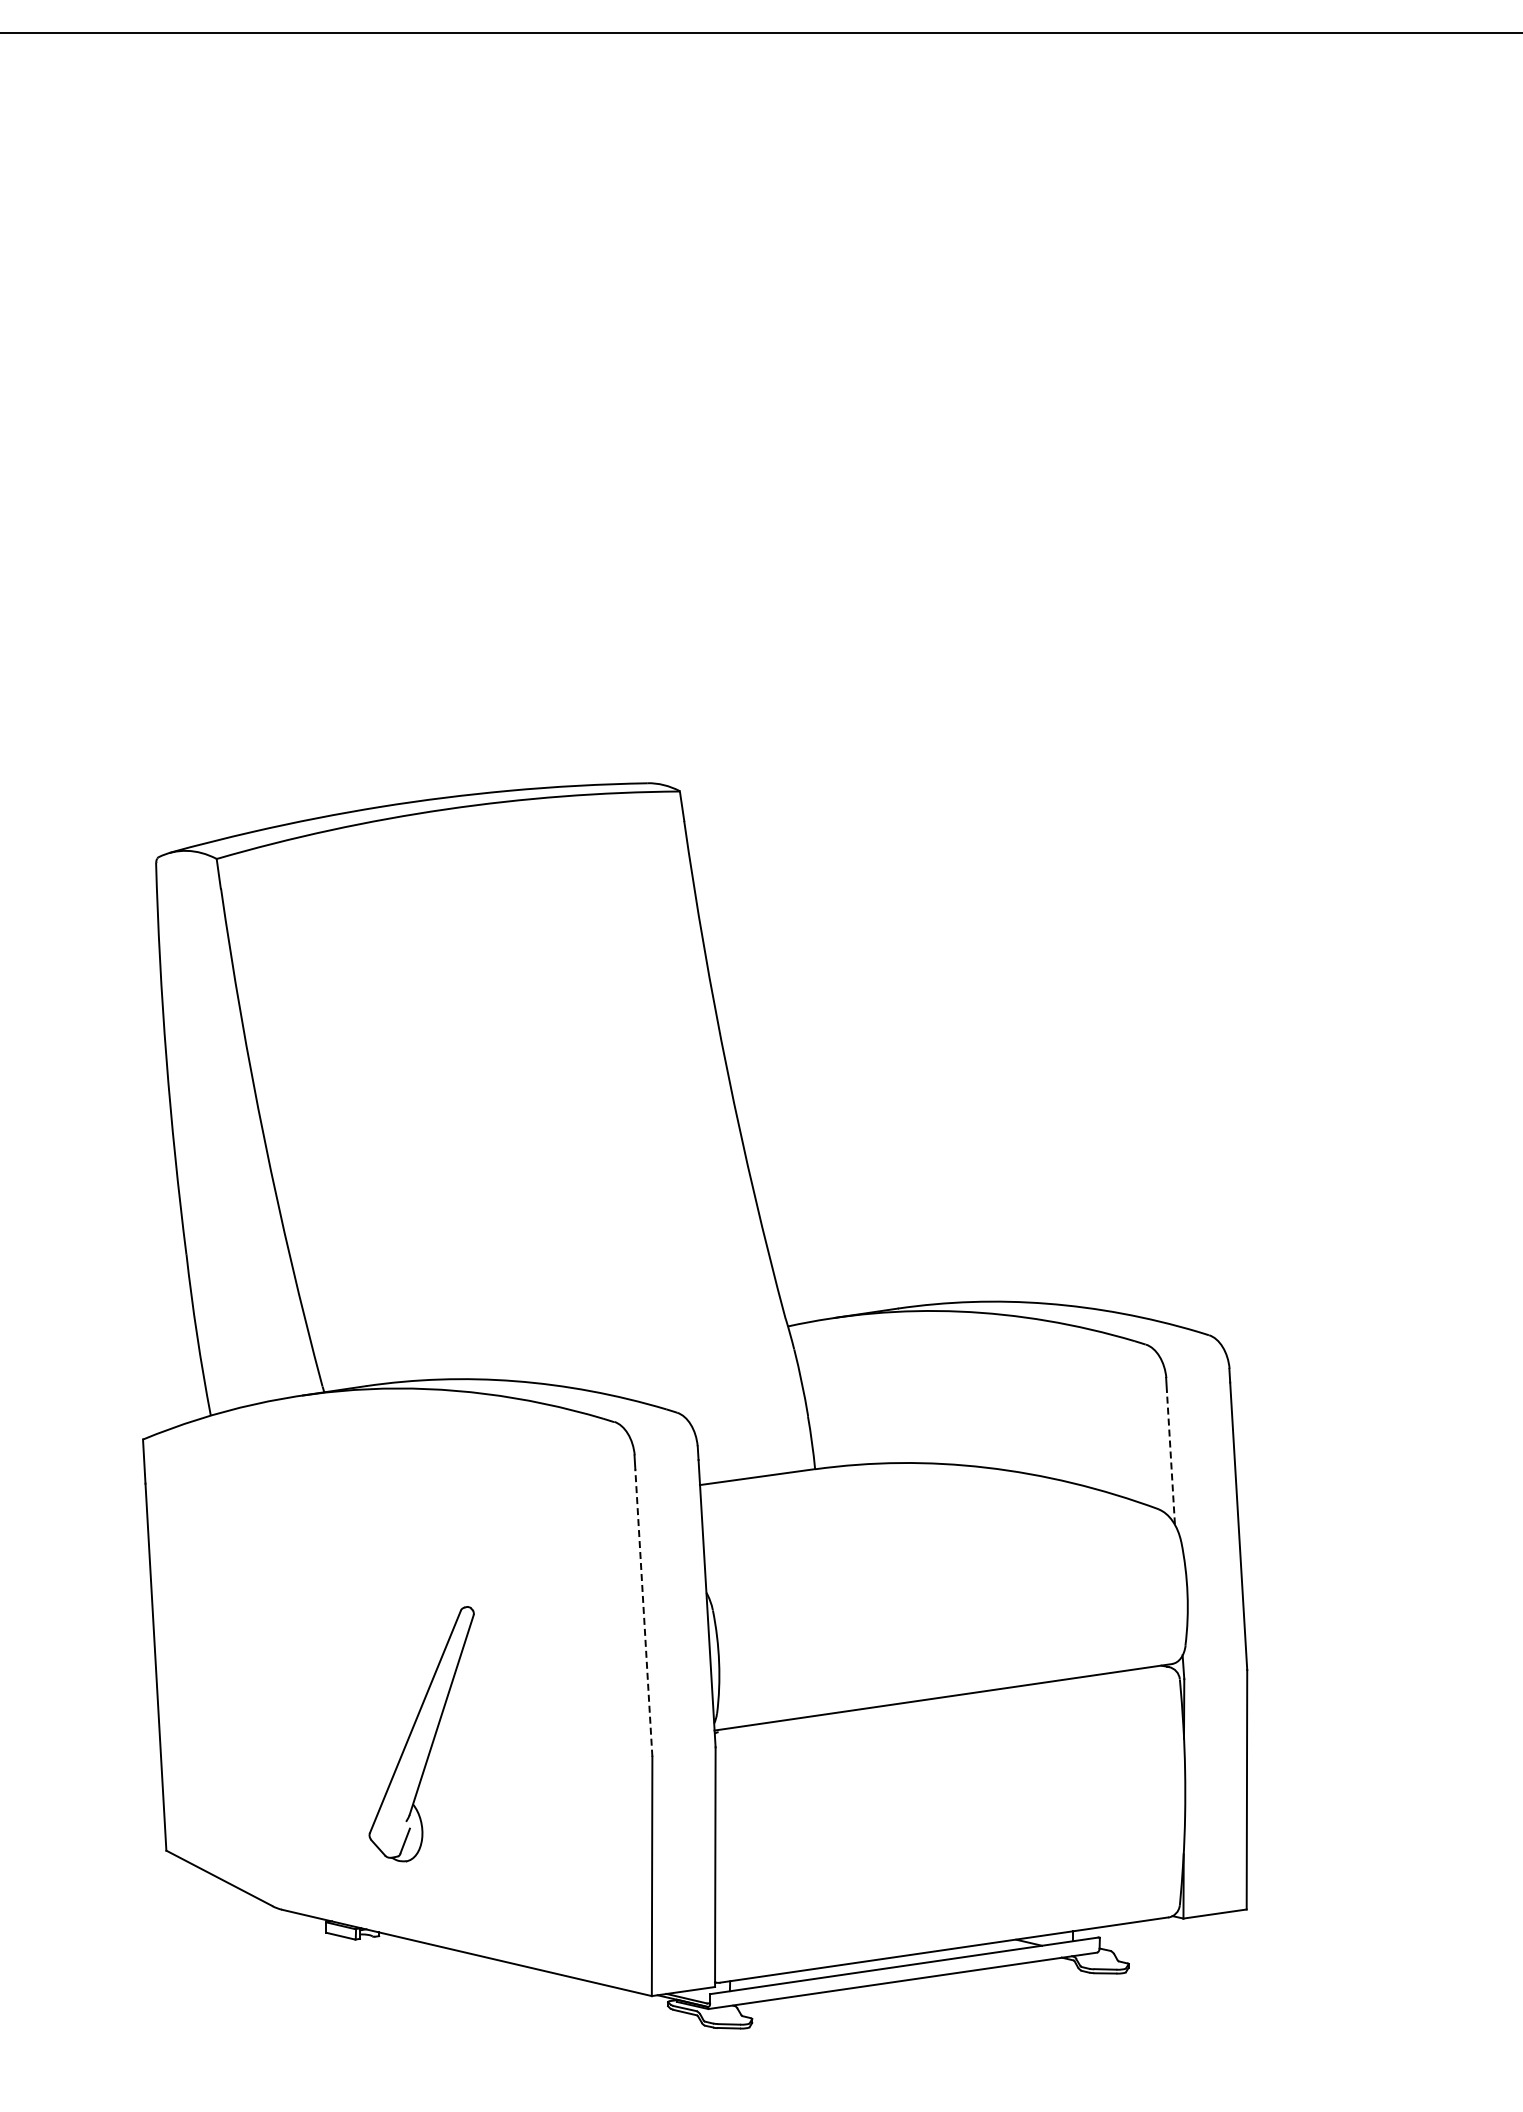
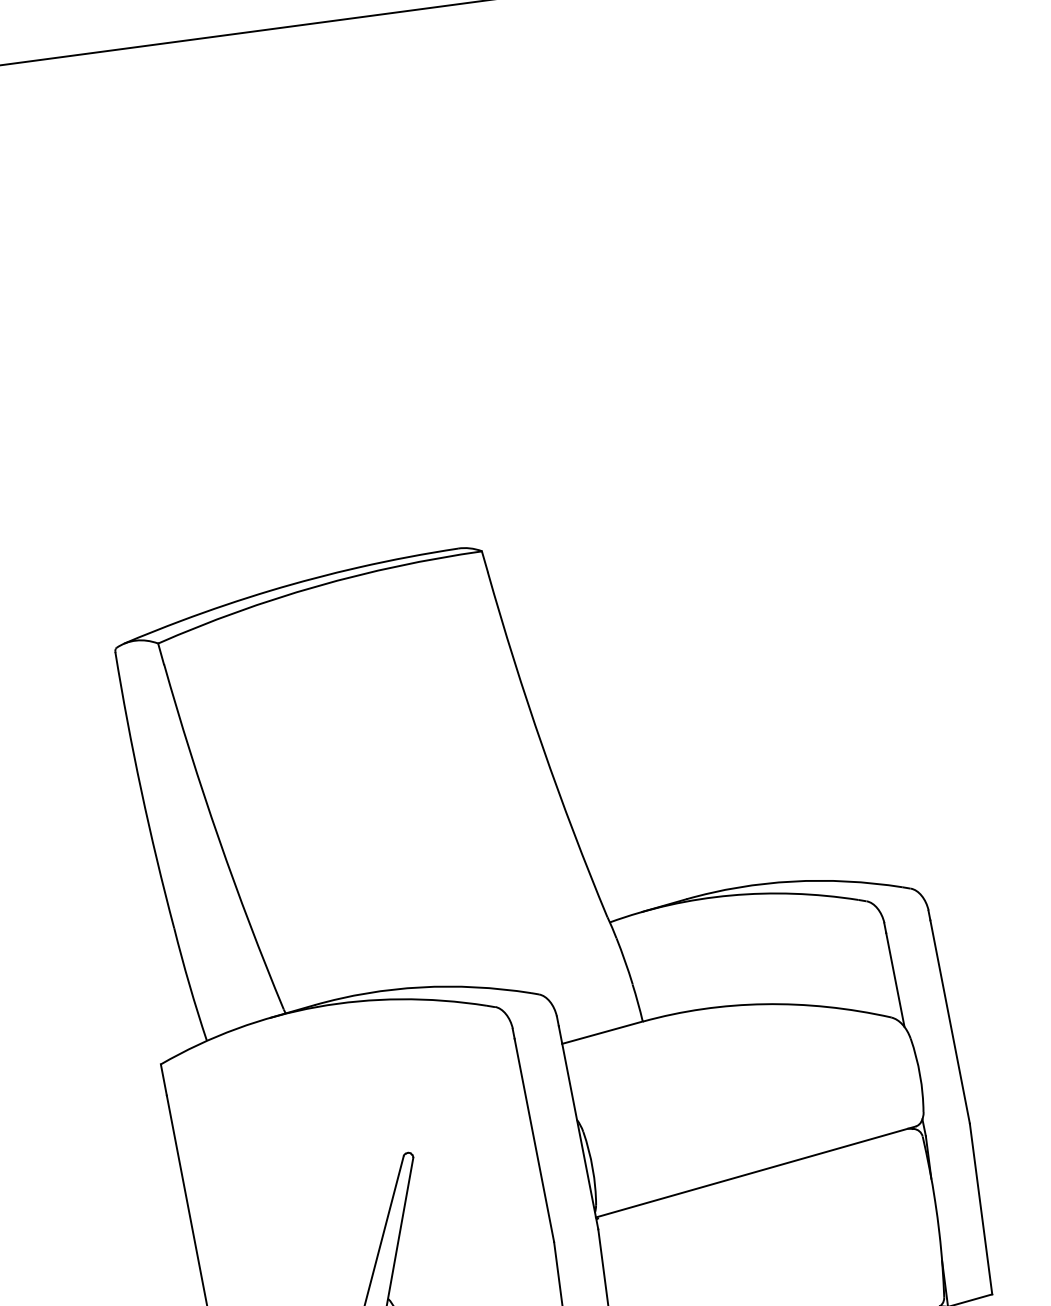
line: (1170, 1457) -> (894, 979), dashed -> solid
line: (643, 1613) -> (534, 1140), dashed -> solid

